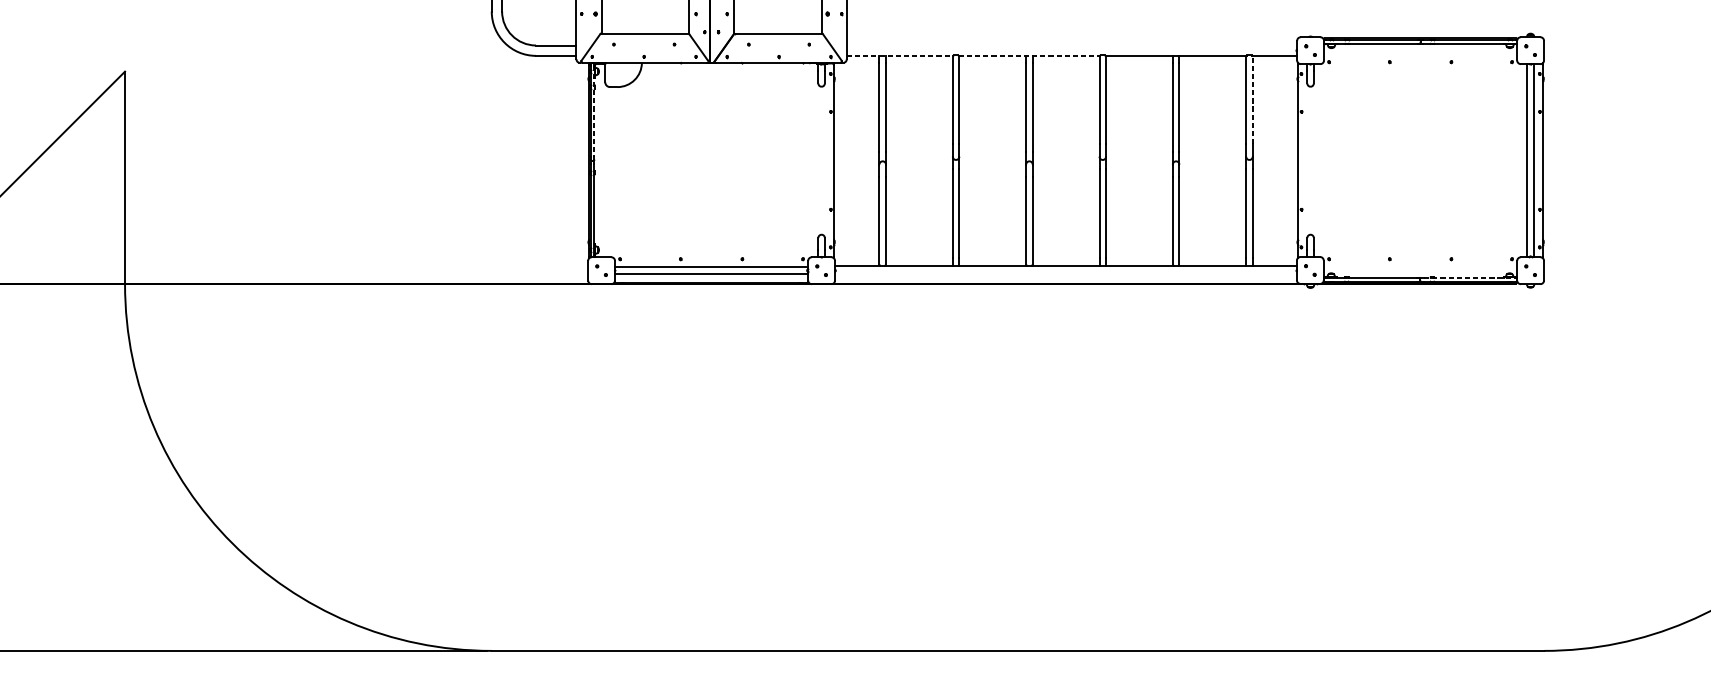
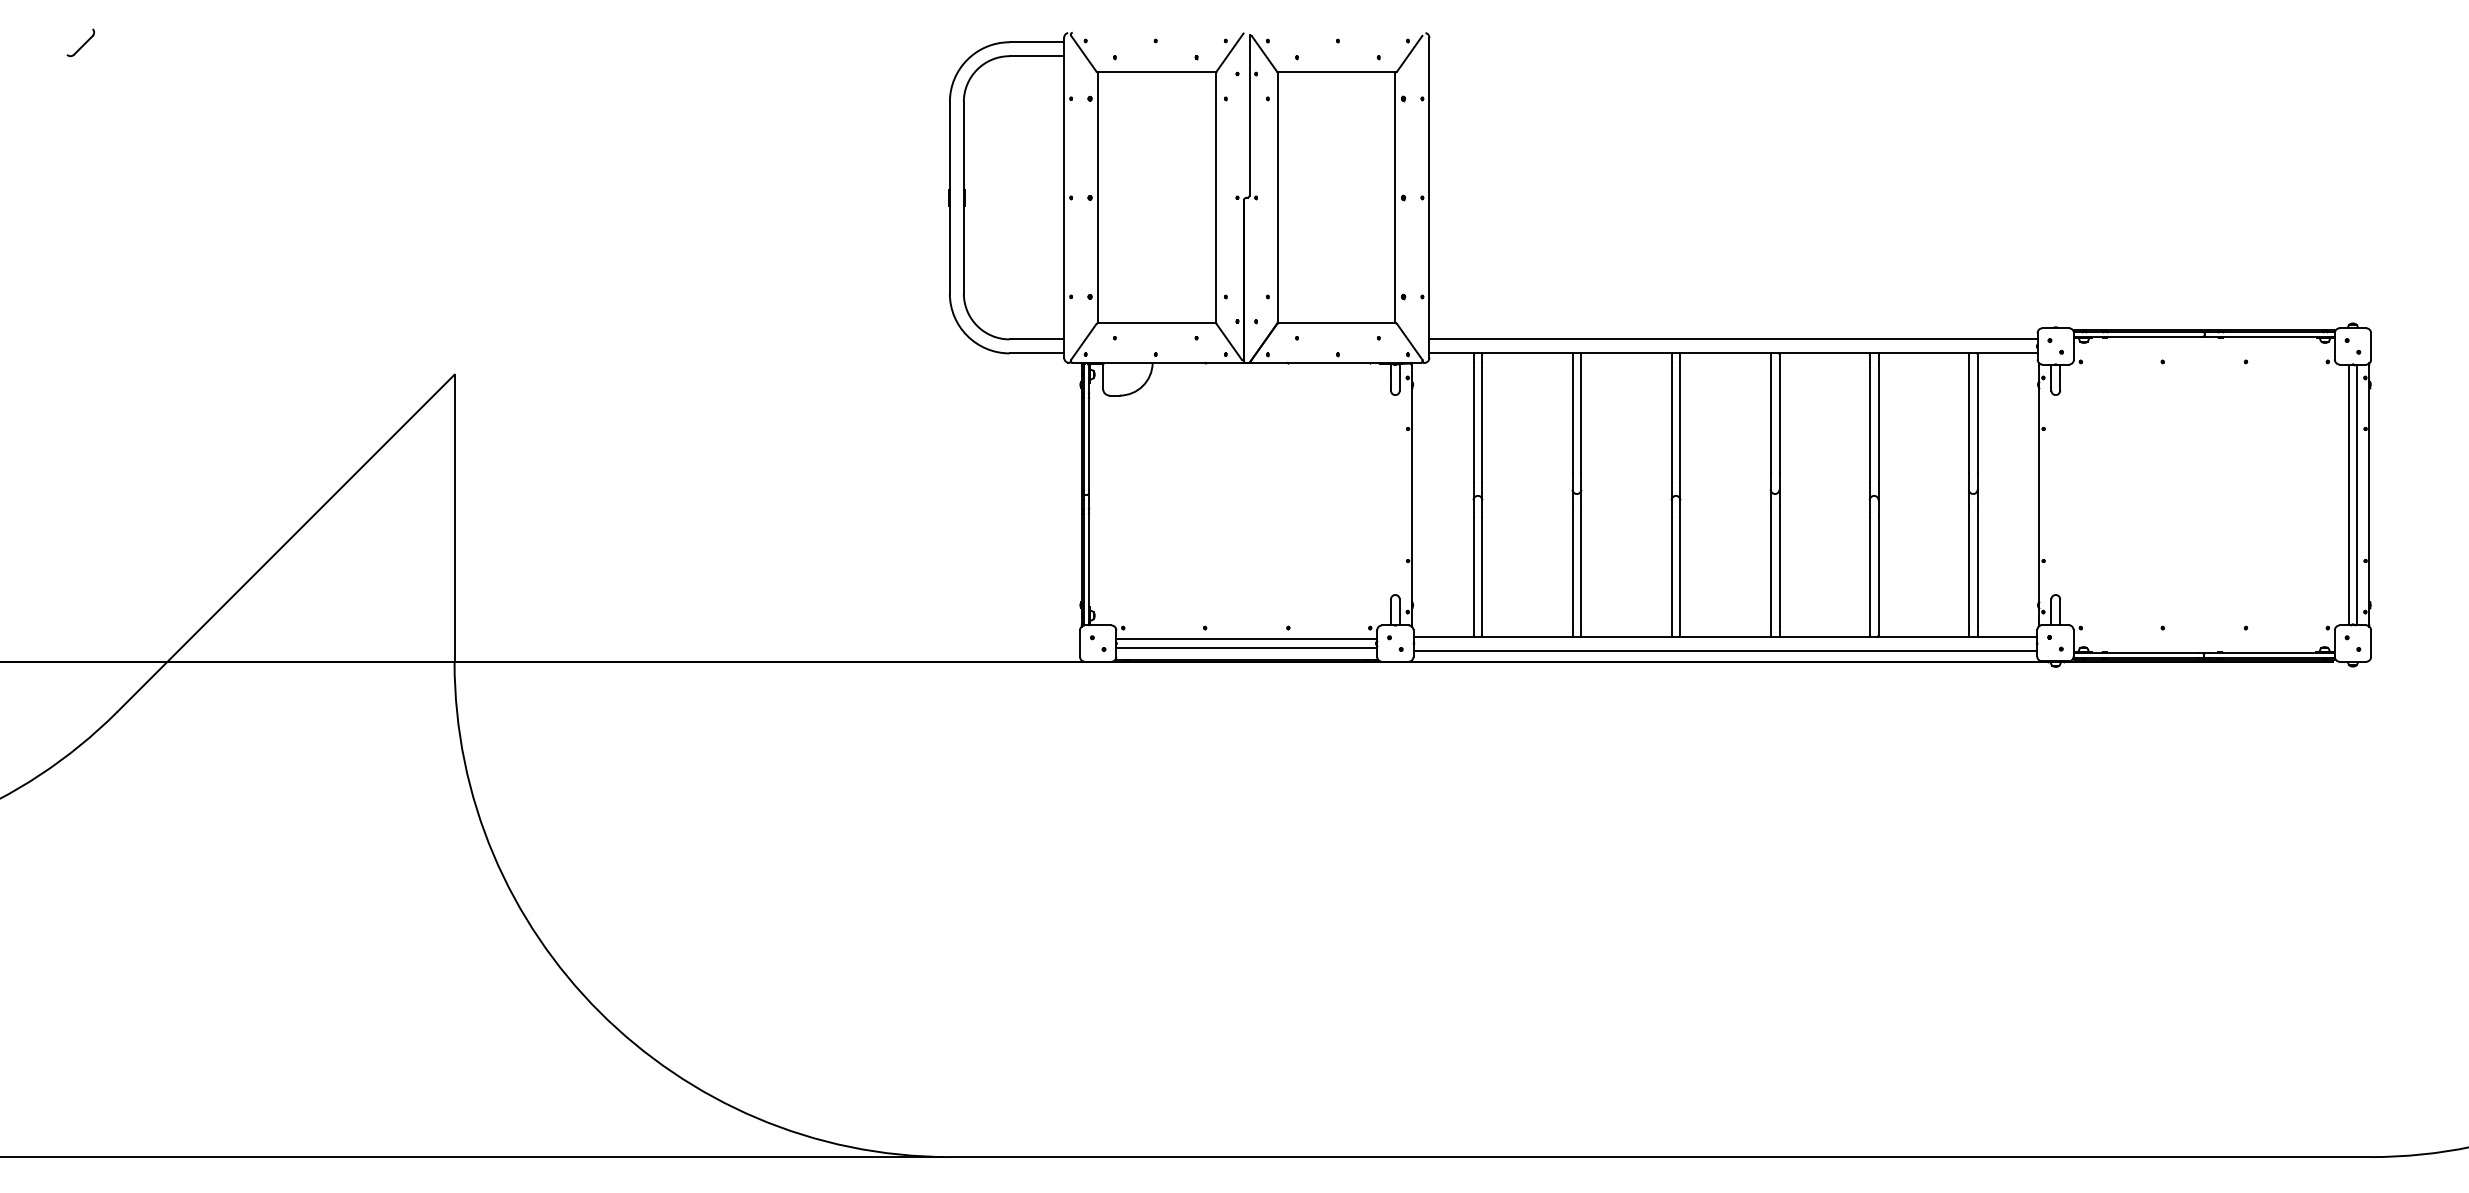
line: (1071, 45) -> (1733, 339), added
line: (900, 55) -> (1501, 353), dashed -> solid
line: (1029, 55) -> (1676, 353), dashed -> solid
line: (1252, 99) -> (1977, 412), dashed -> solid
line: (594, 111) -> (1088, 428), dashed -> solid
line: (1066, 275) -> (1725, 650), added
line: (1469, 278) -> (2270, 653), dashed -> solid

